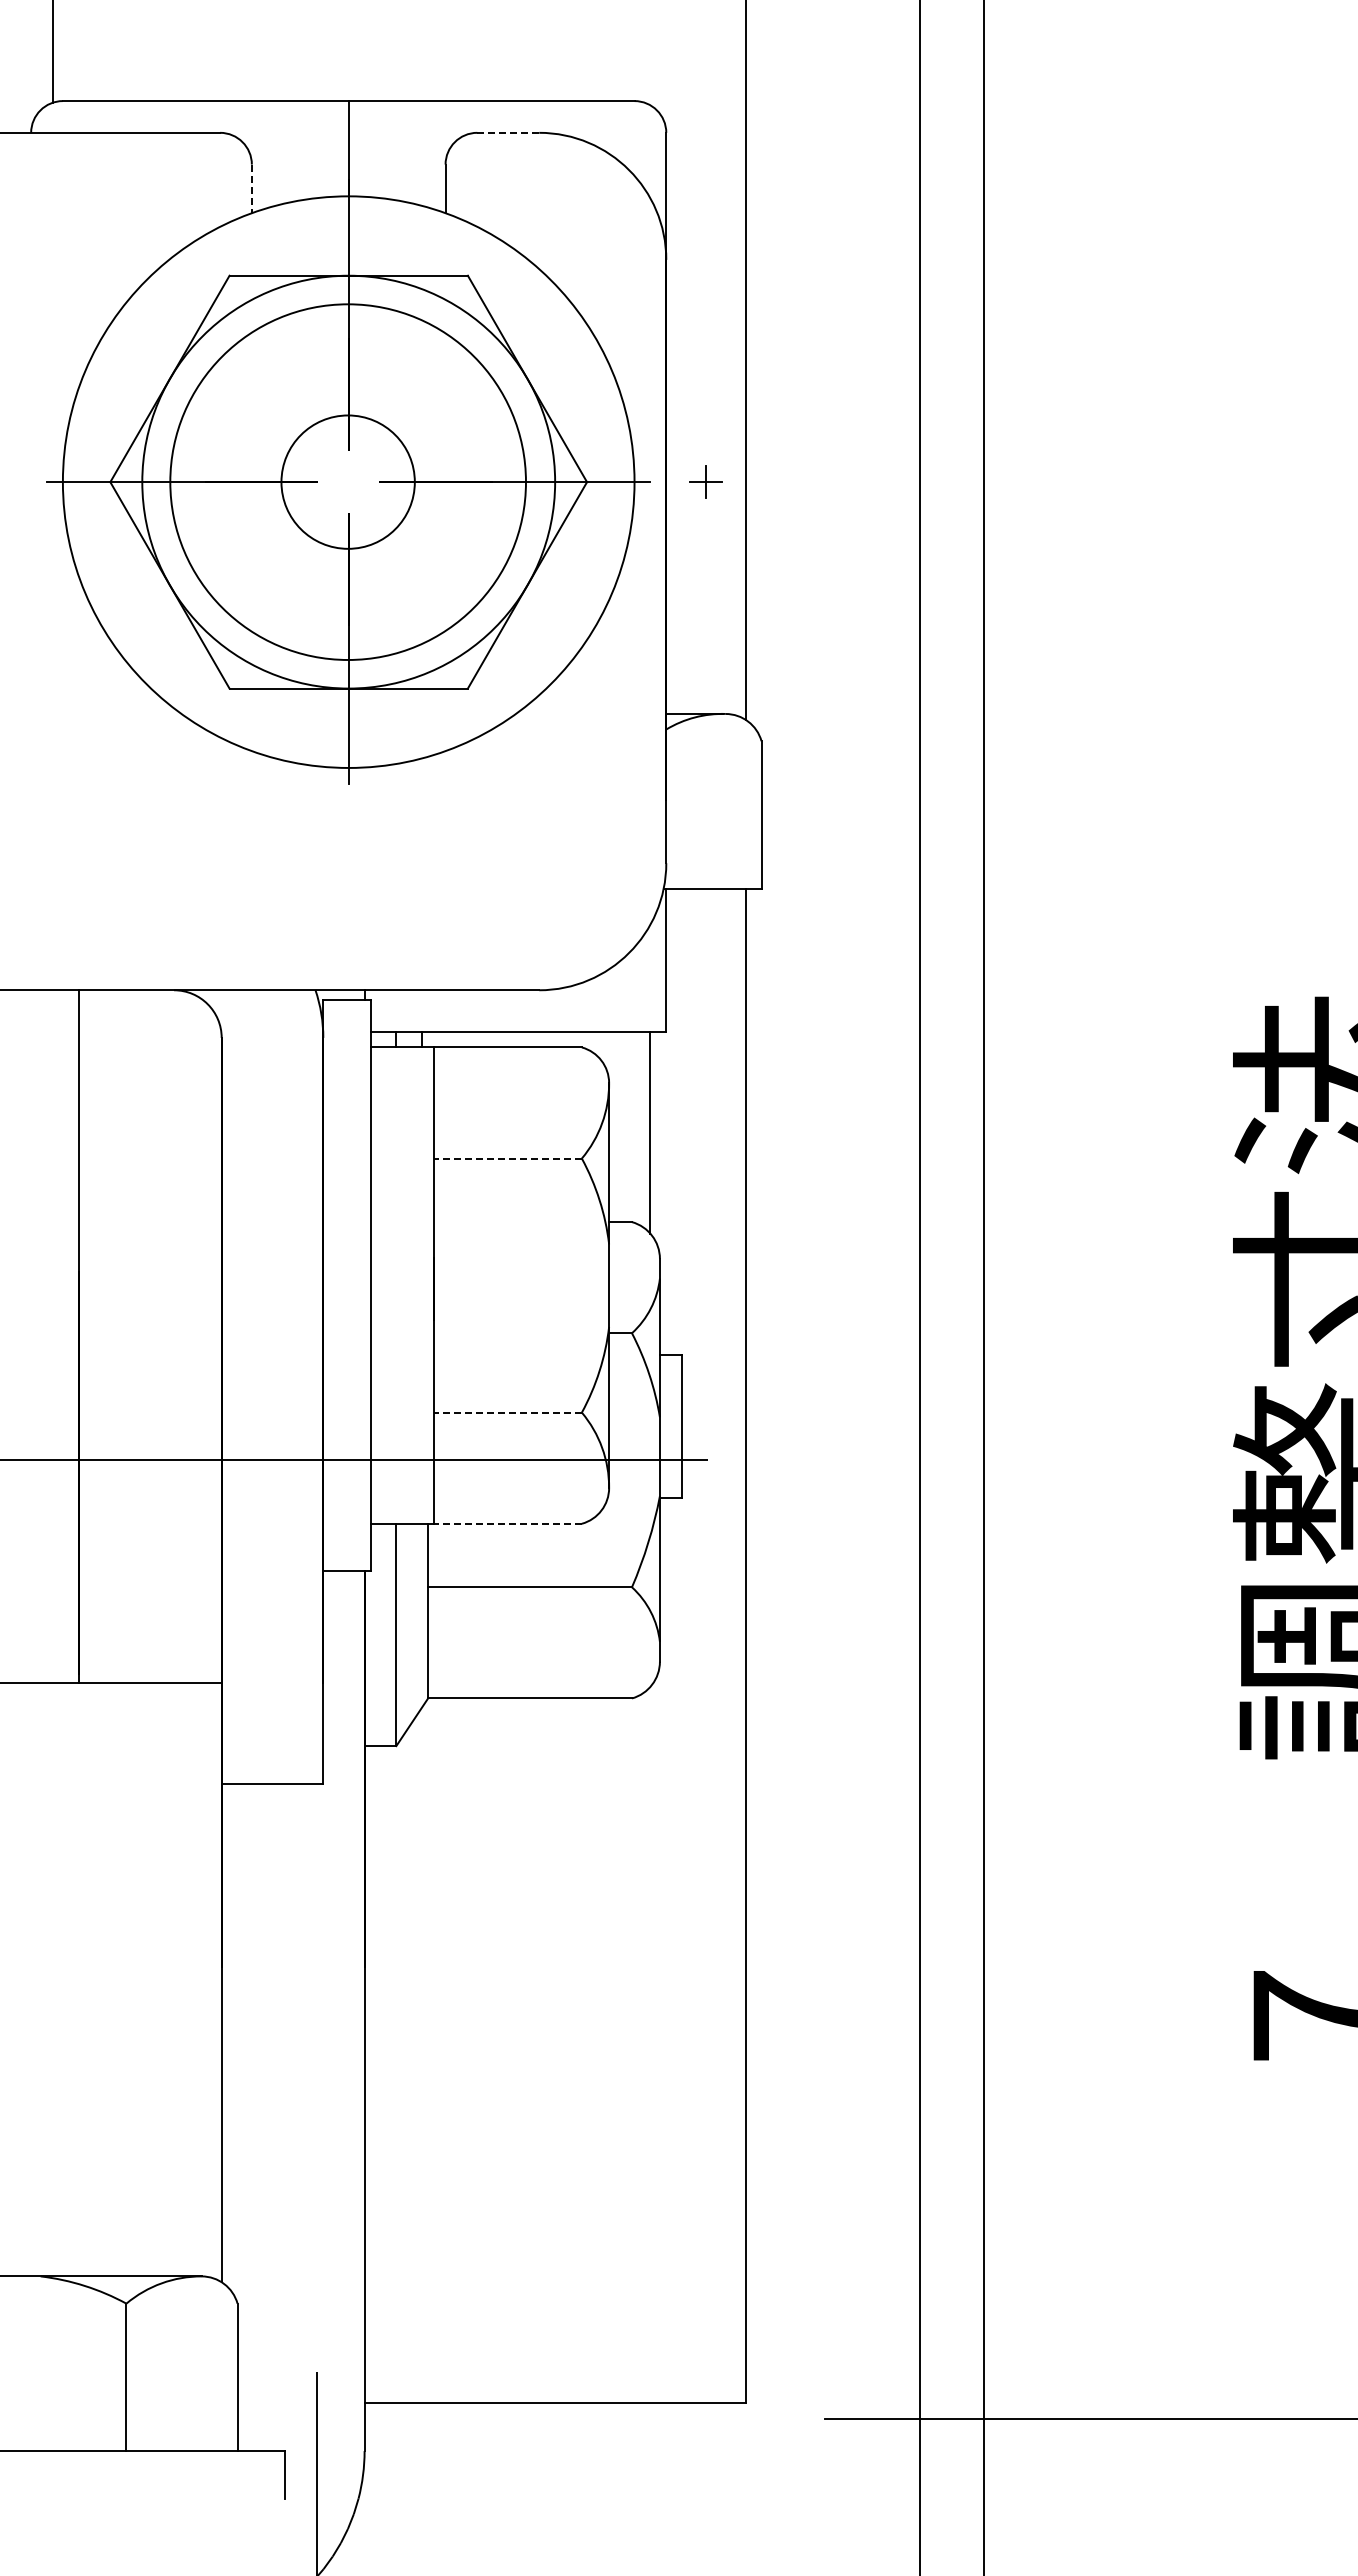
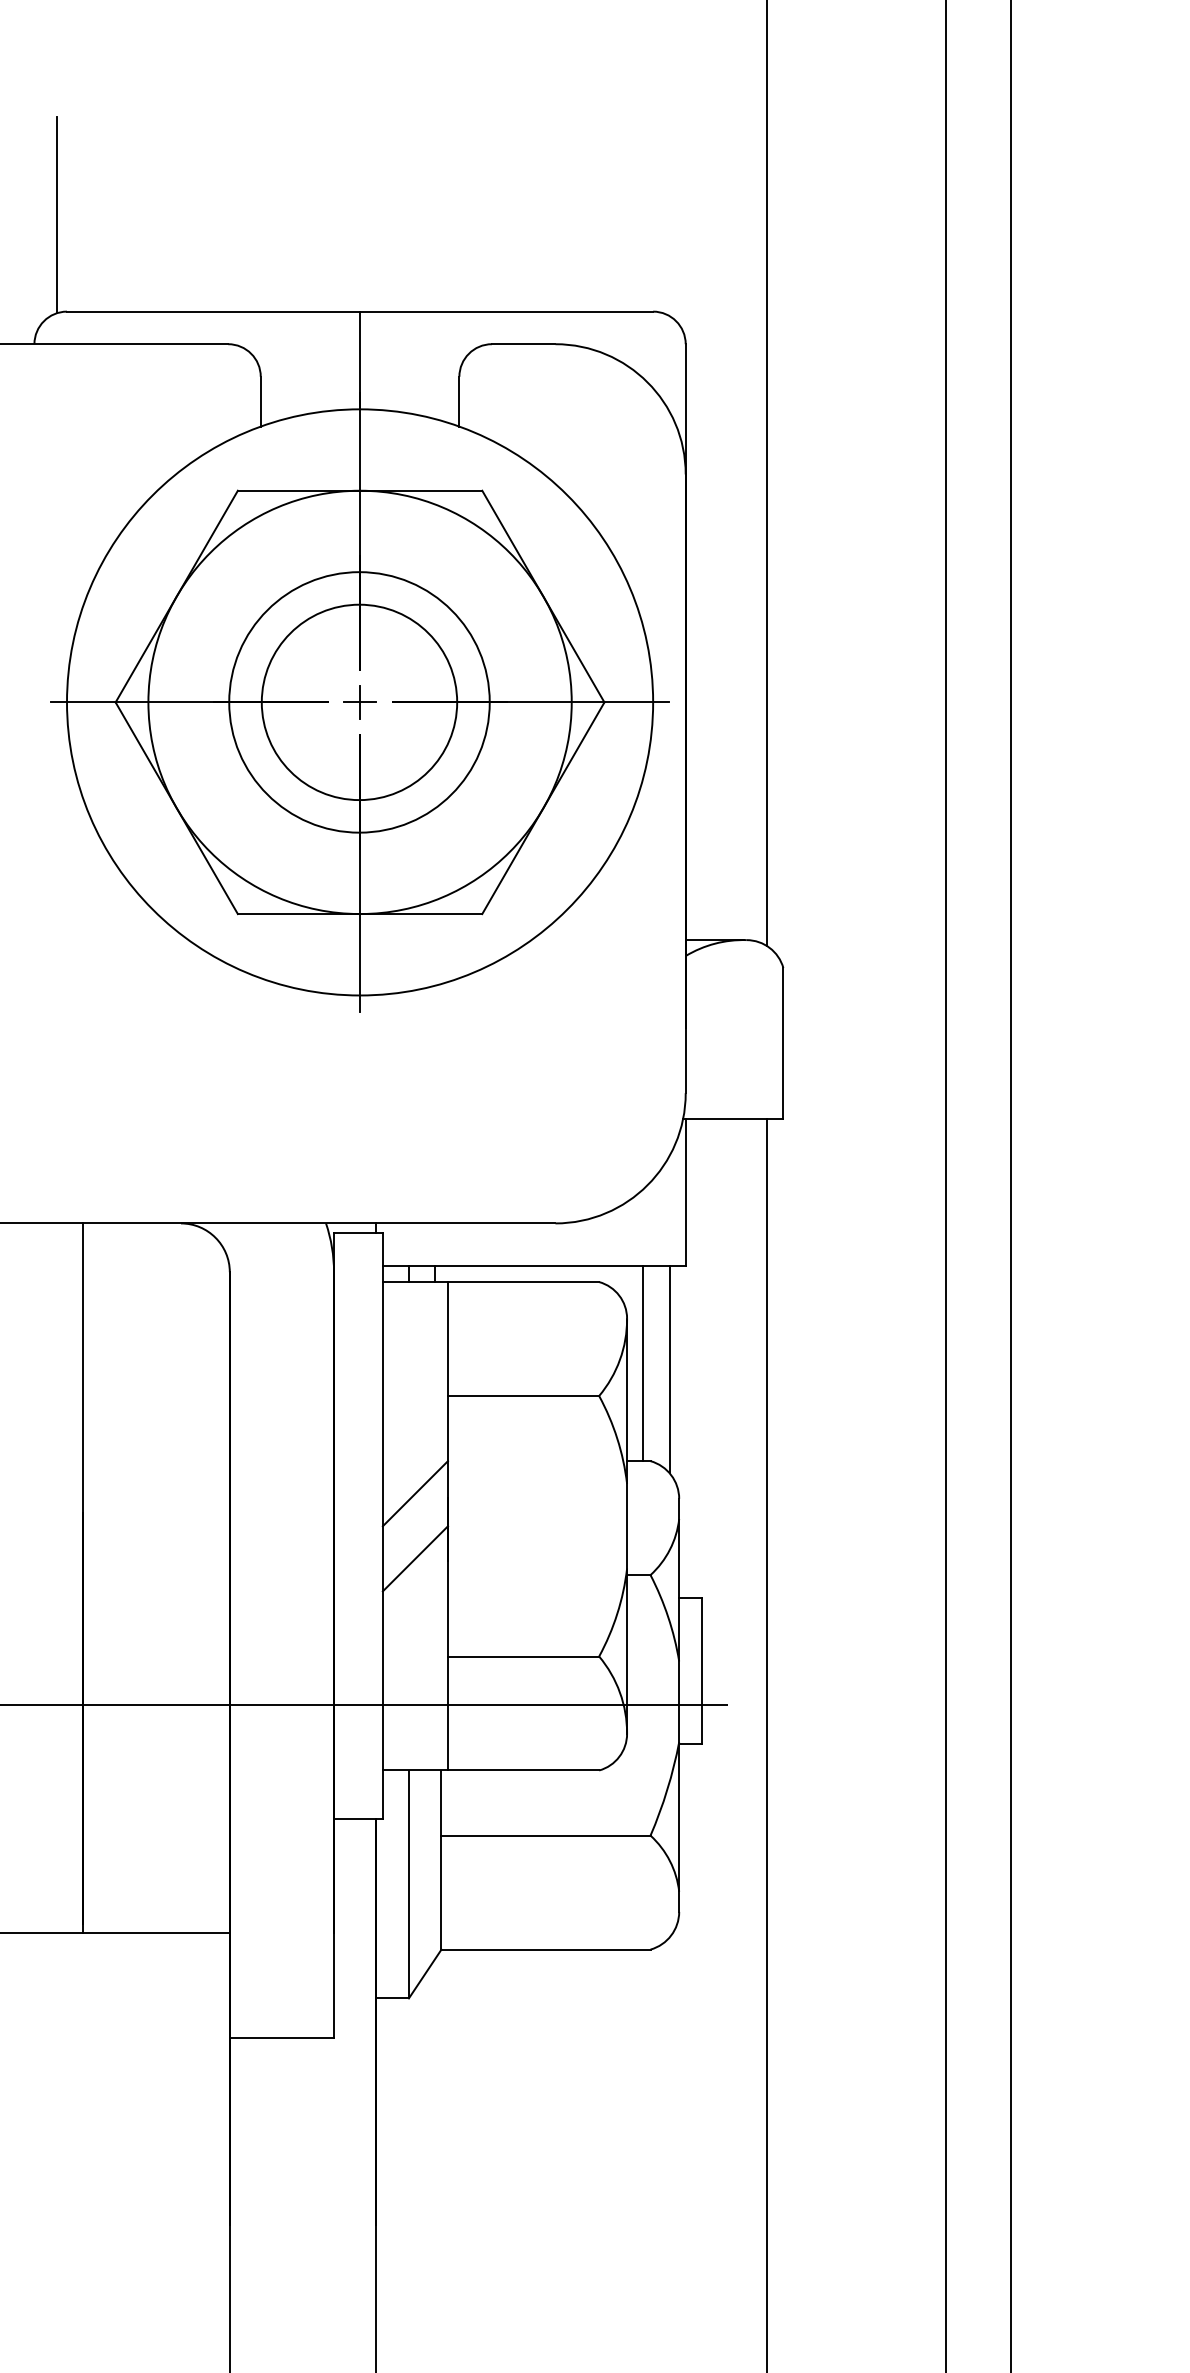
line: (508, 132) -> (523, 343), dashed -> solid
line: (251, 189) -> (260, 402), dashed -> solid
circle: (347, 481) -> (358, 701), size x1.43
part: (705, 481) -> (359, 701), moved
circle: (348, 482) -> (359, 702), size x0.71
line: (625, 1126) -> (643, 1363), added
line: (508, 1158) -> (523, 1395), dashed -> solid
line: (402, 1253) -> (415, 1493), added
line: (402, 1317) -> (415, 1558), added
line: (508, 1412) -> (523, 1656), dashed -> solid
line: (508, 1523) -> (523, 1770), dashed -> solid

